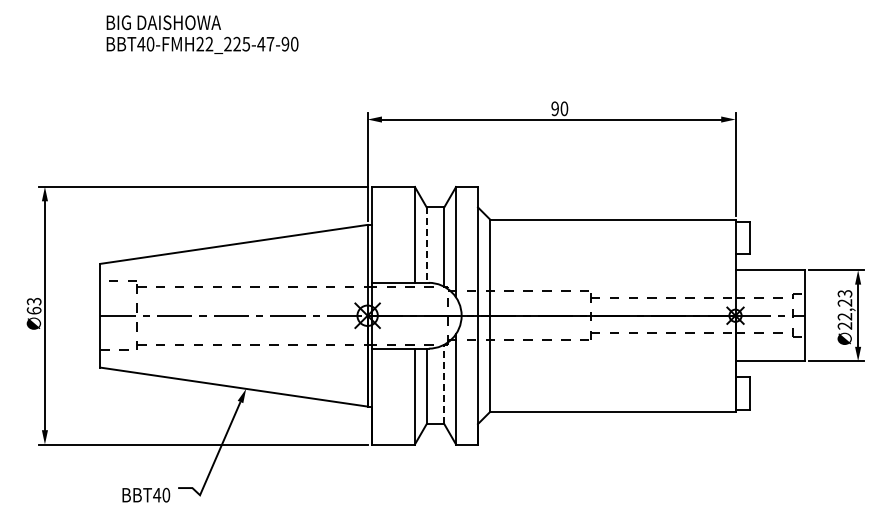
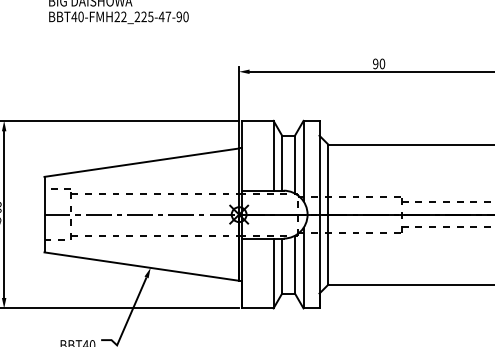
line: (426, 245) -> (282, 163), dashed -> solid
line: (444, 384) -> (295, 264), dashed -> solid

